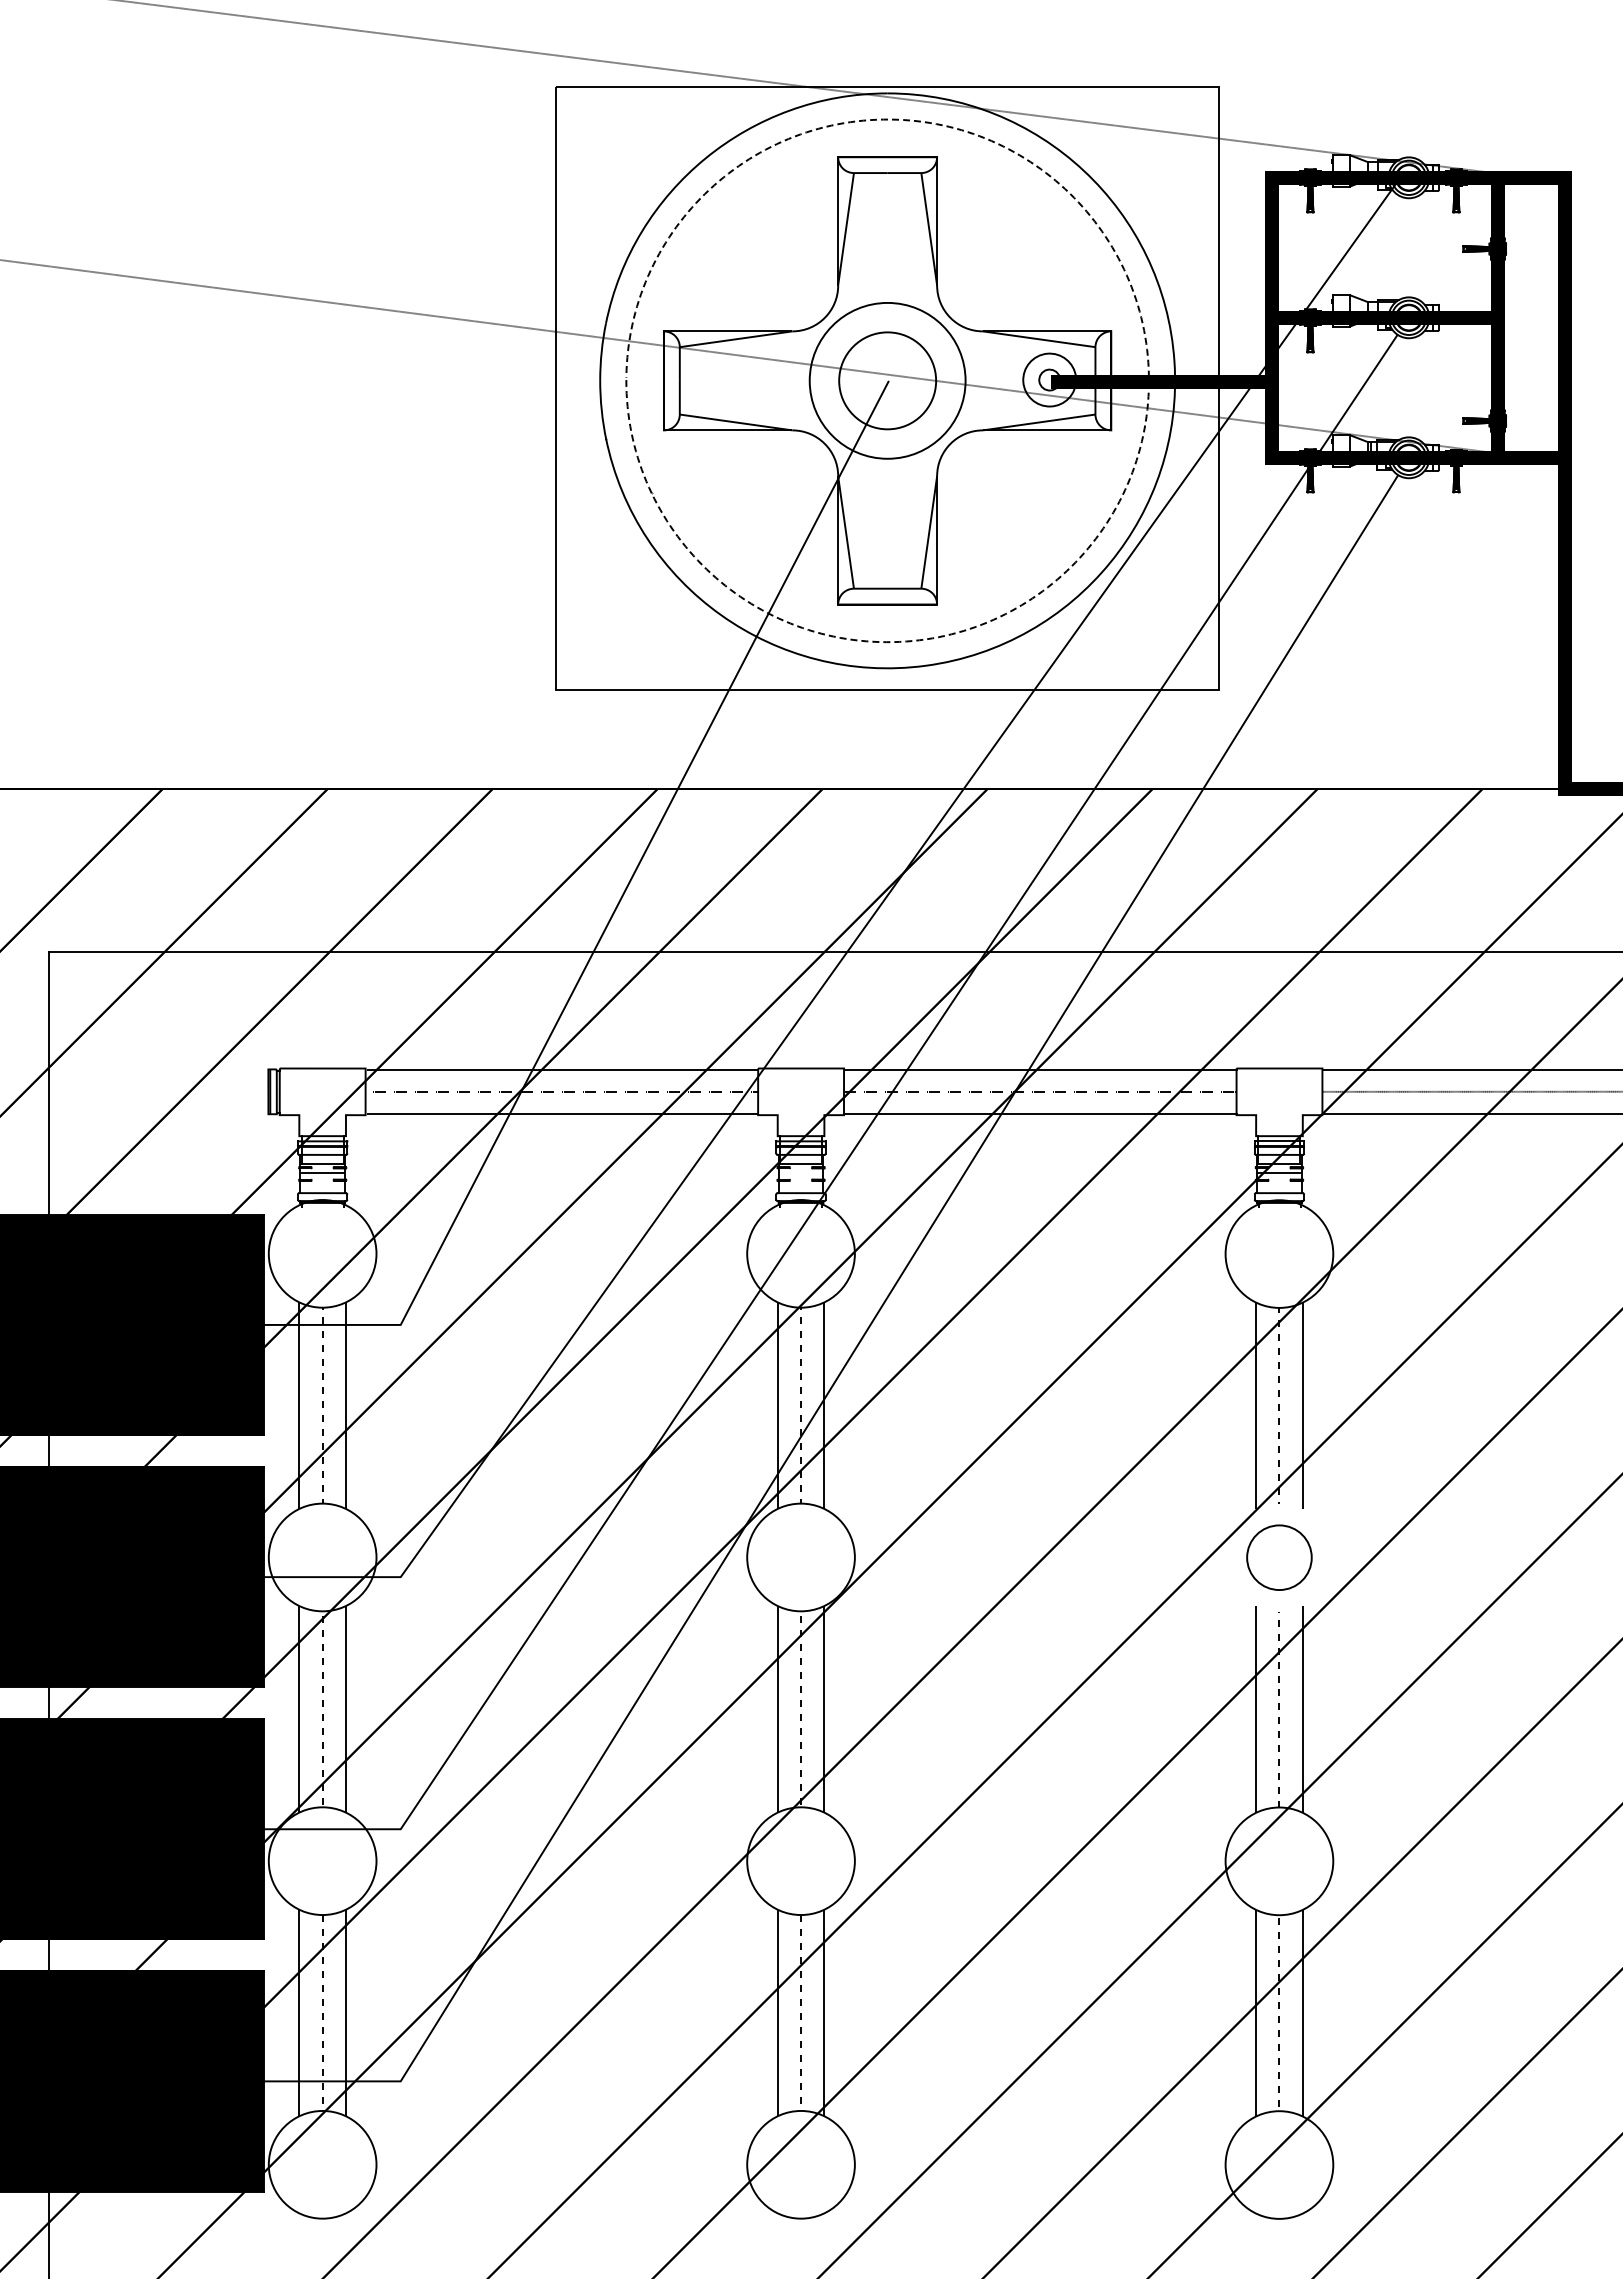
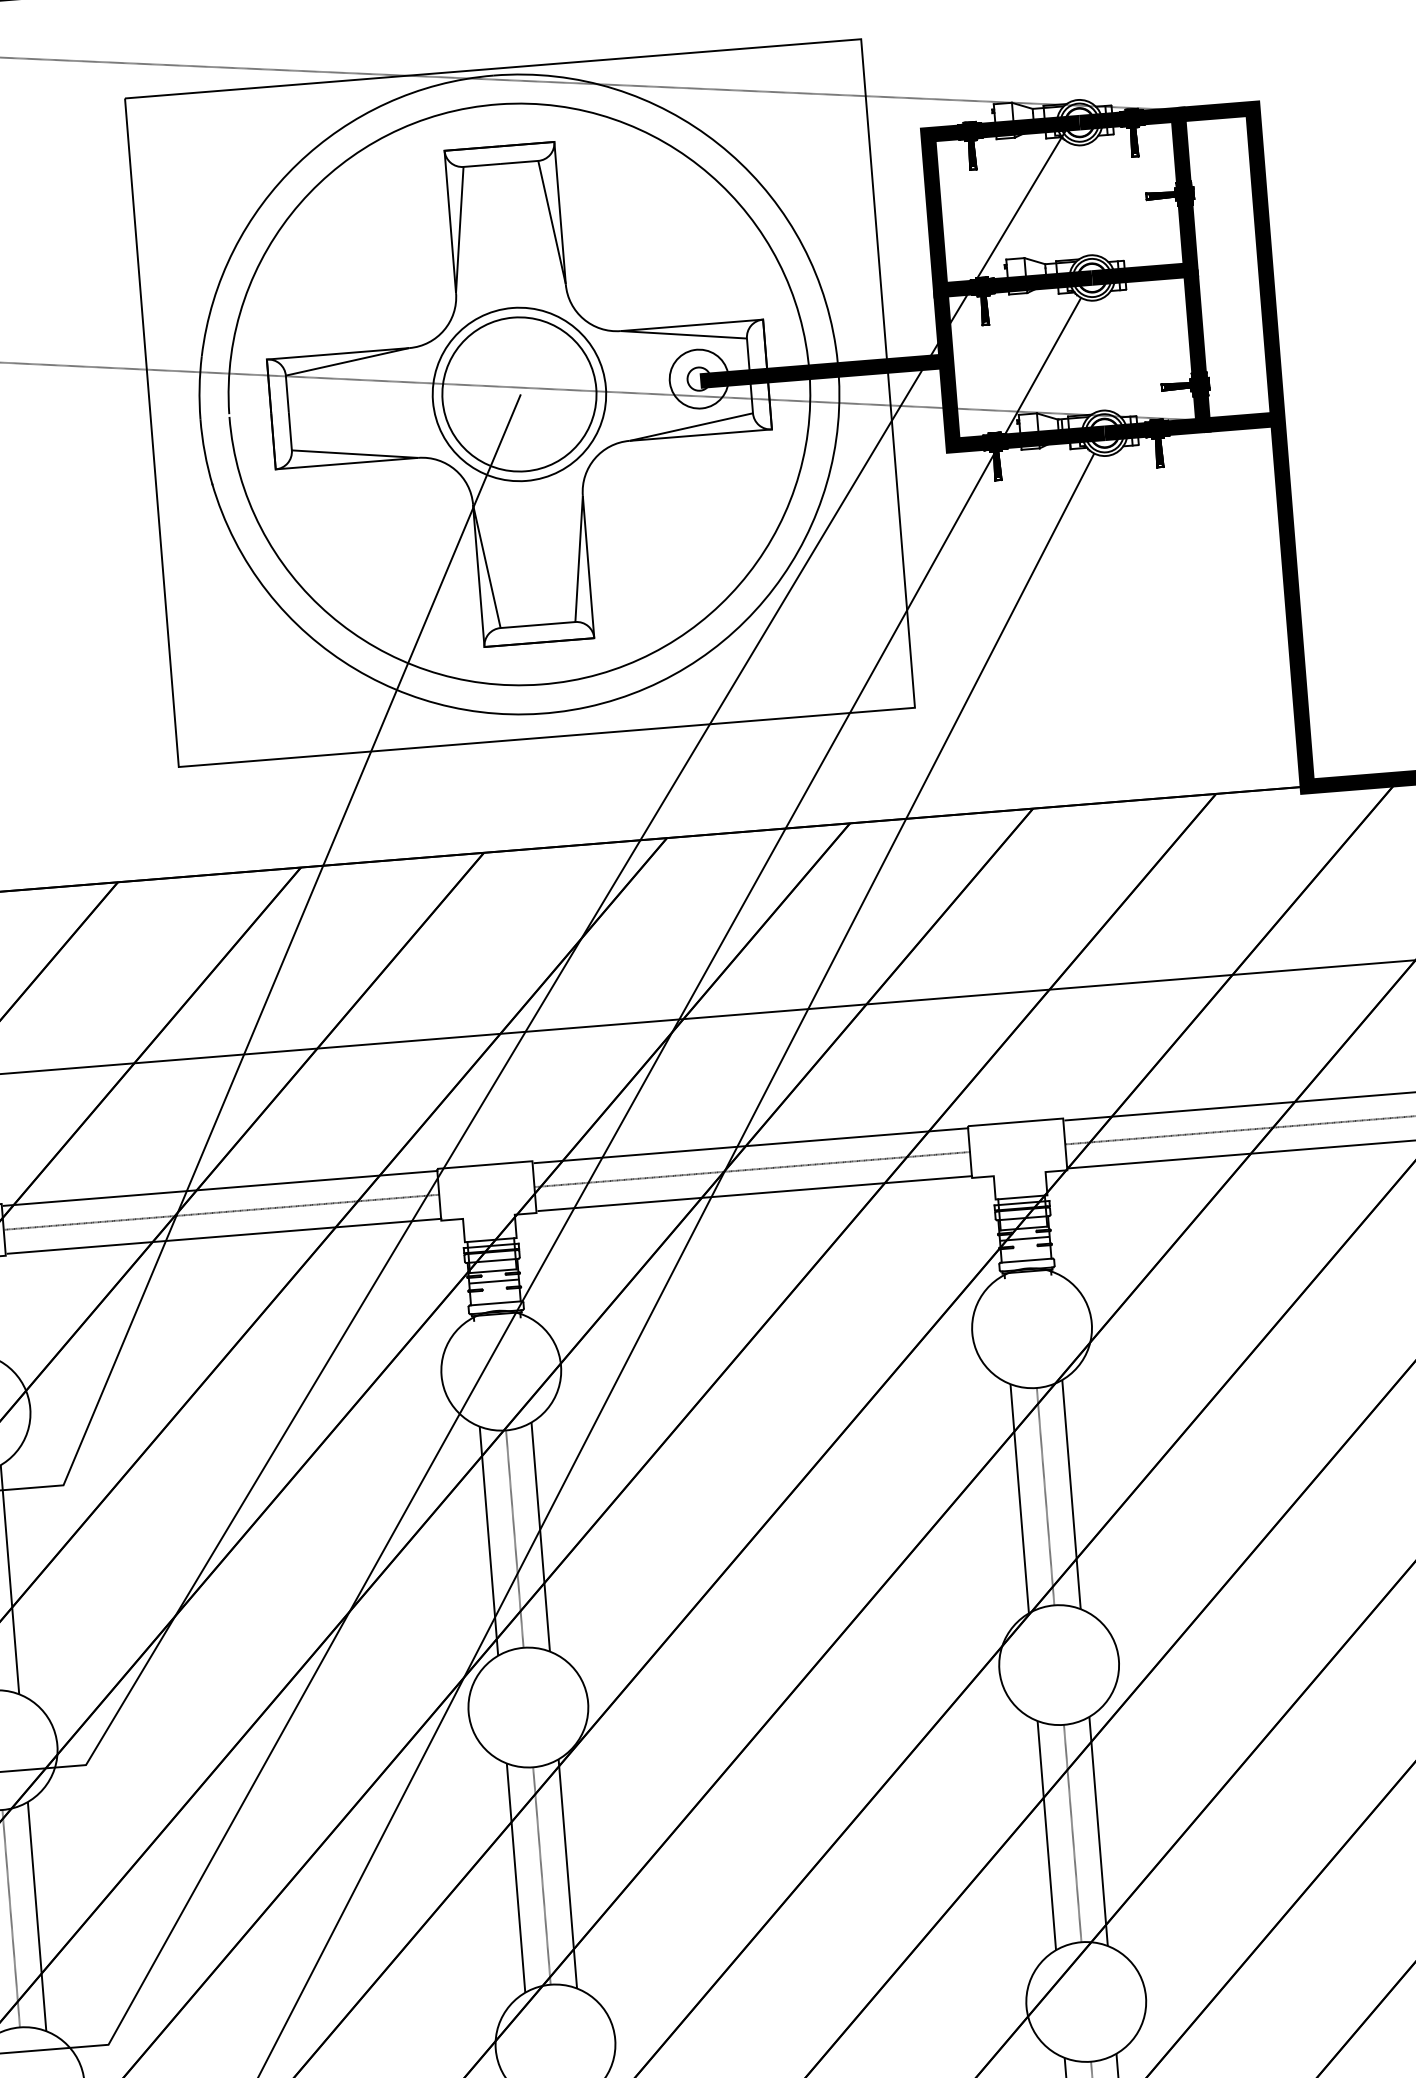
circle: (887, 380) -> (519, 394), size x1.43
arc: (1148, 382) -> (808, 372), dashed -> solid
line: (801, 1173) -> (494, 1281), added
circle: (1279, 1557) -> (1059, 1664), size x1.67

